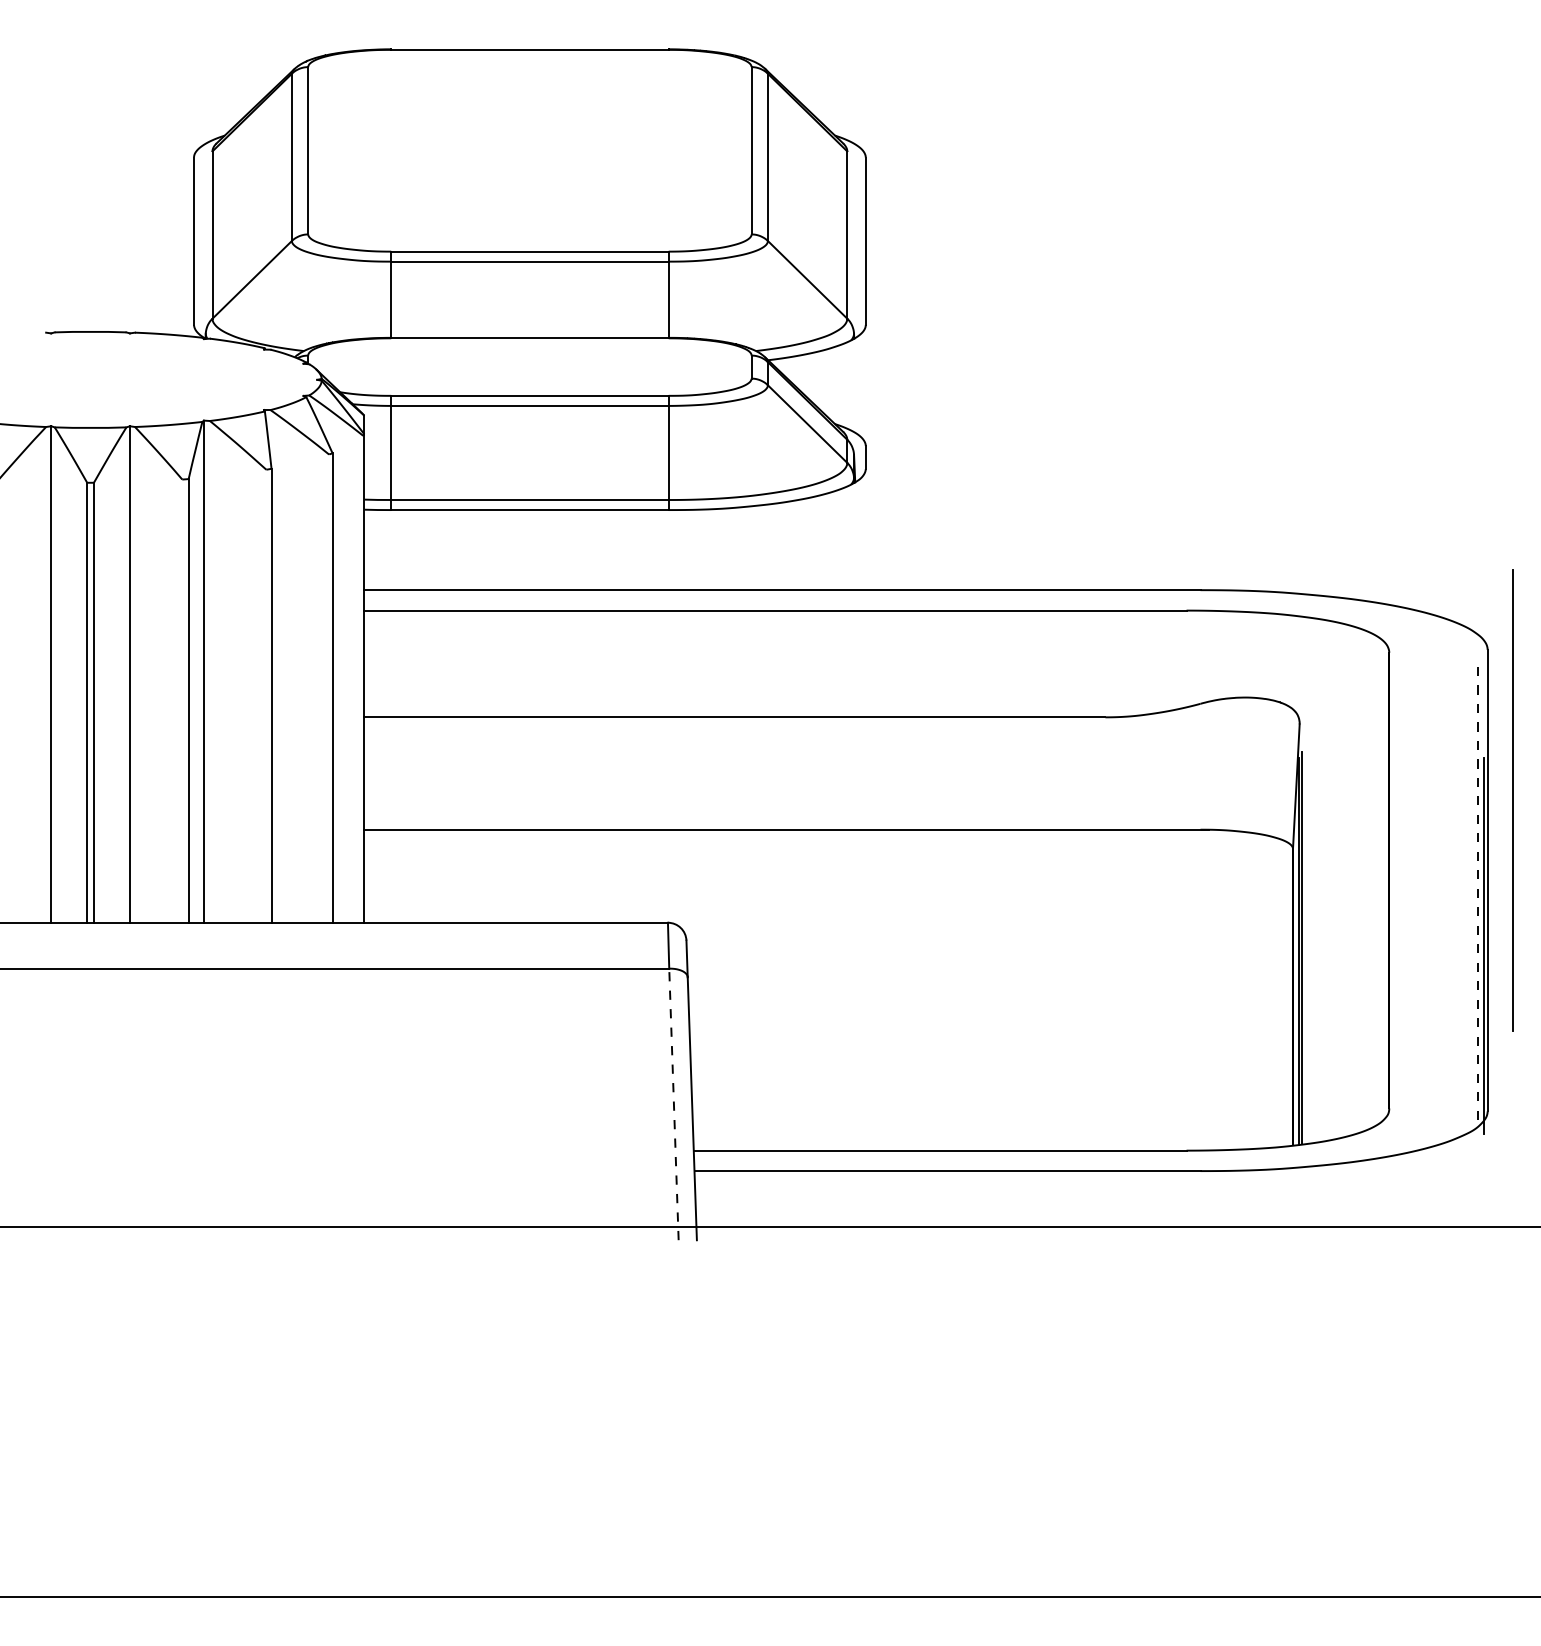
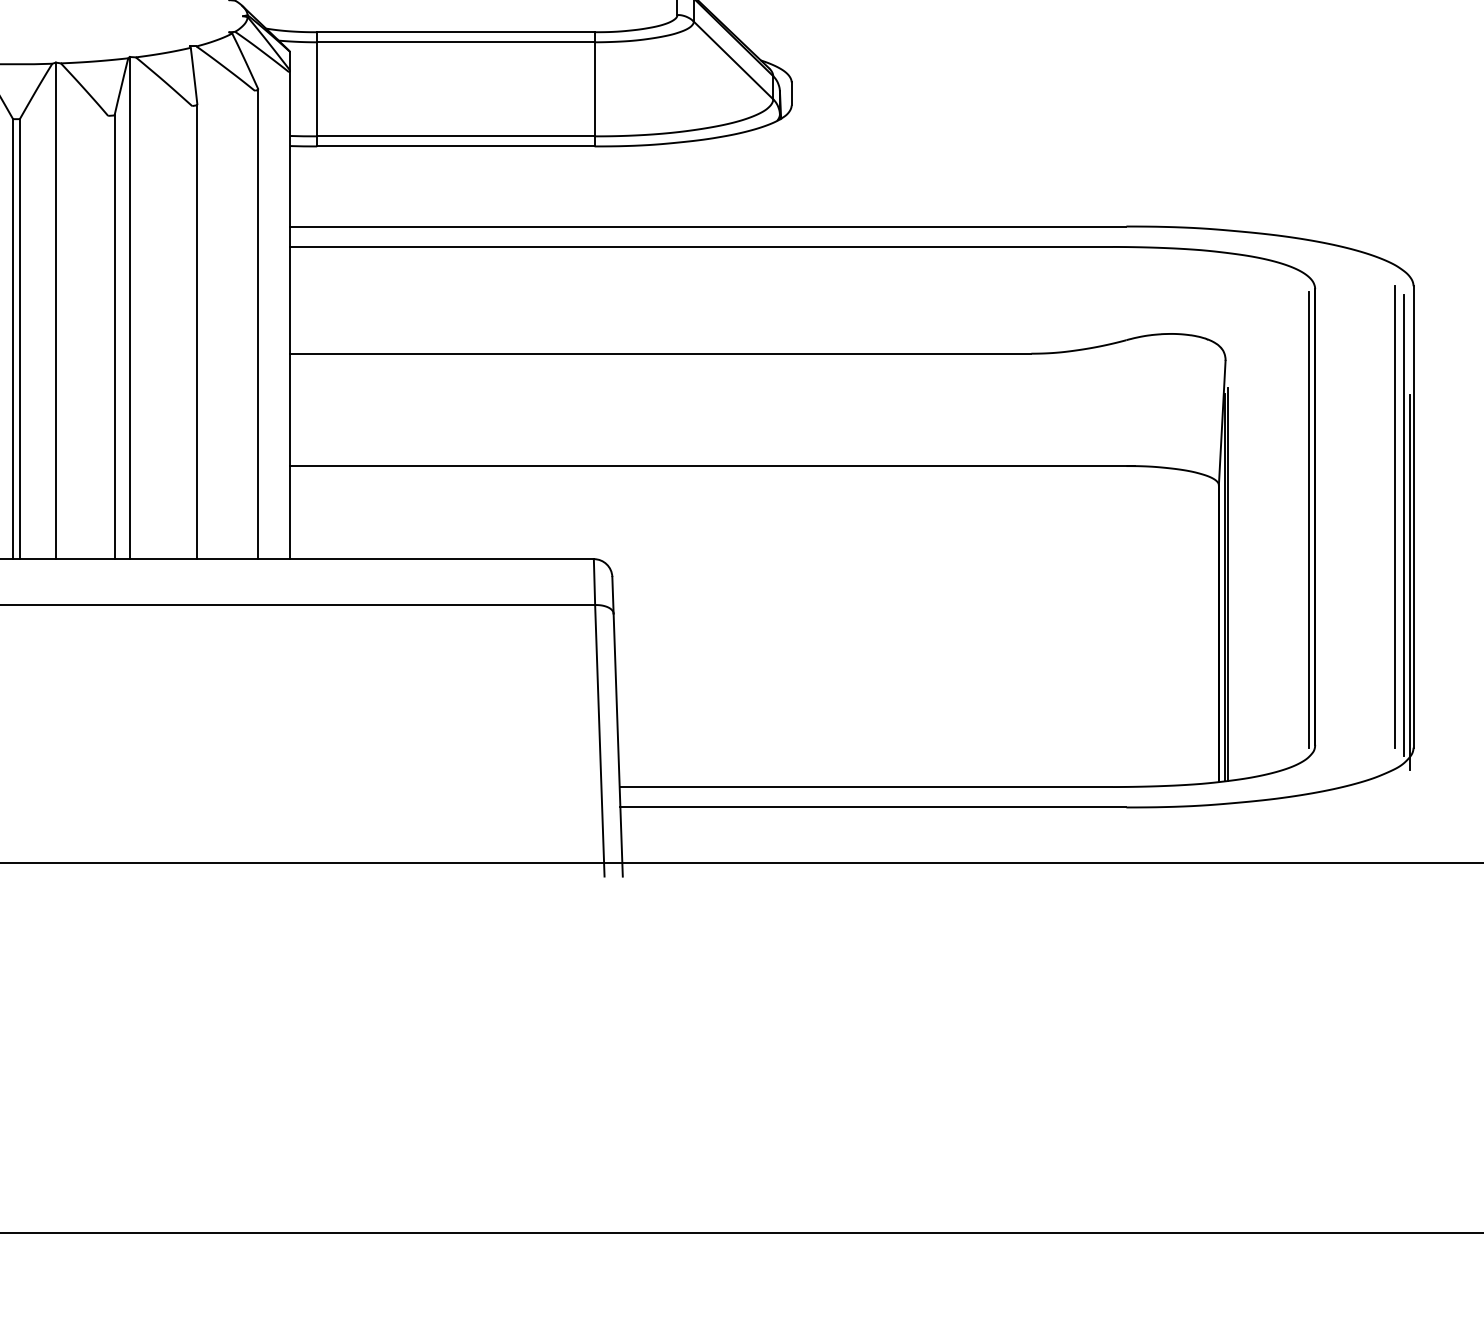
line: (1512, 800) -> (1394, 516), moved
line: (1382, 883) -> (1308, 519), added
line: (1478, 889) -> (1404, 525), dashed -> solid
line: (673, 1104) -> (599, 740), dashed -> solid

